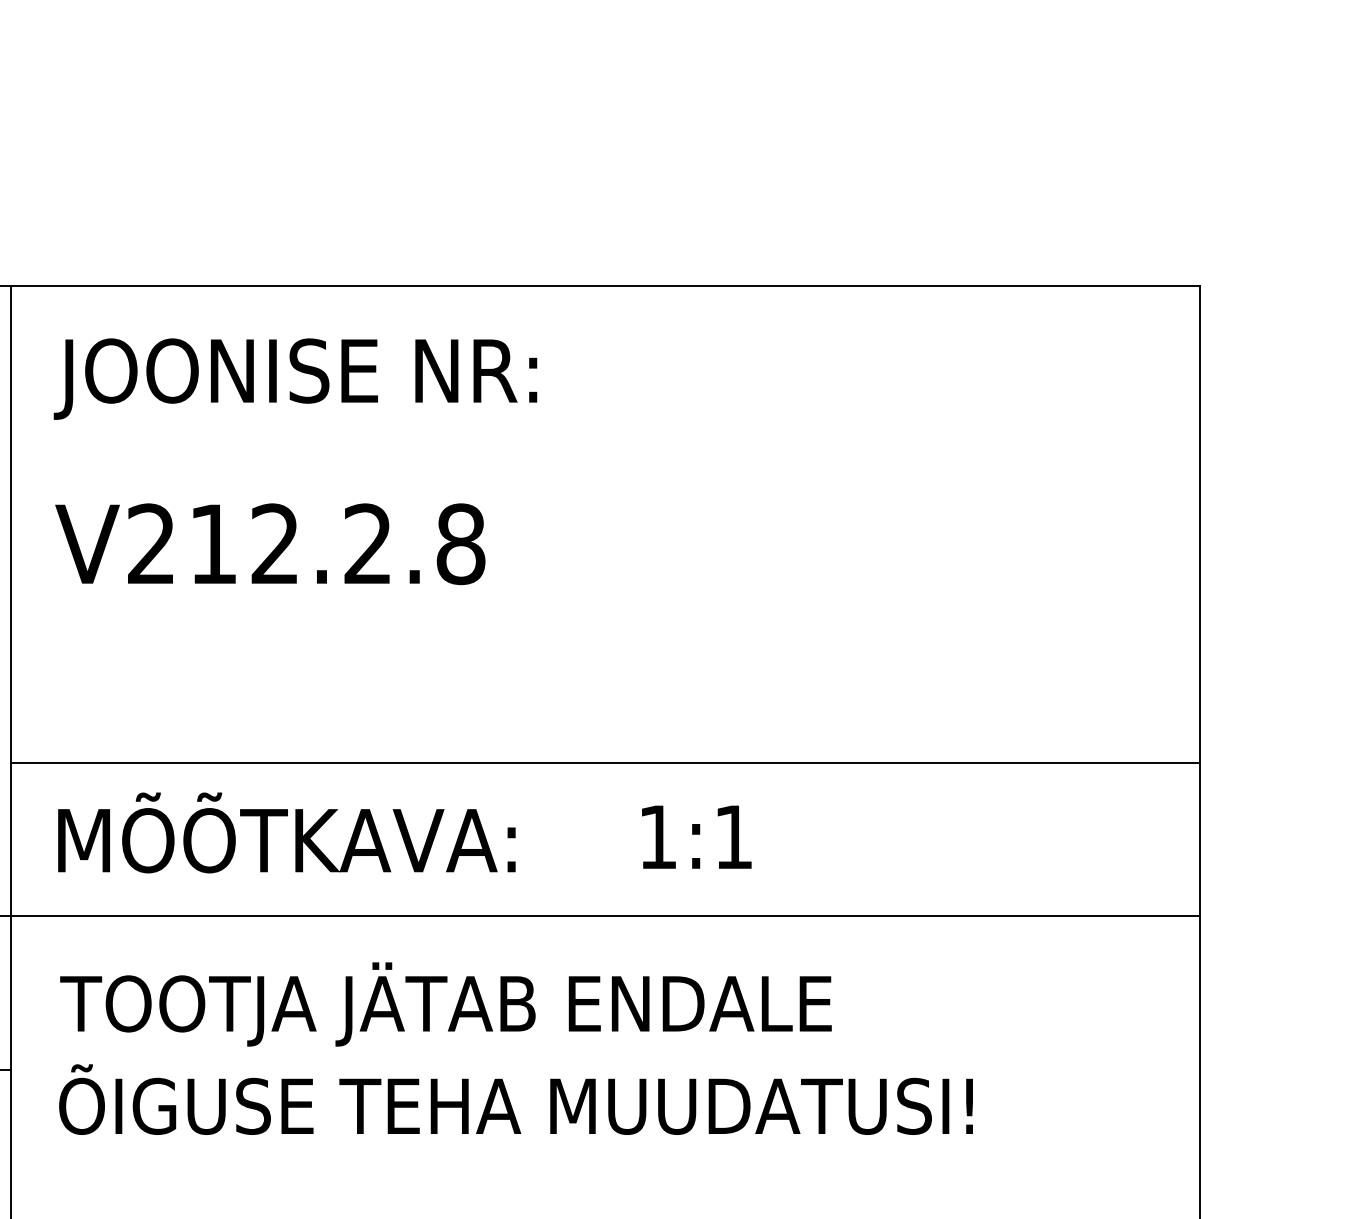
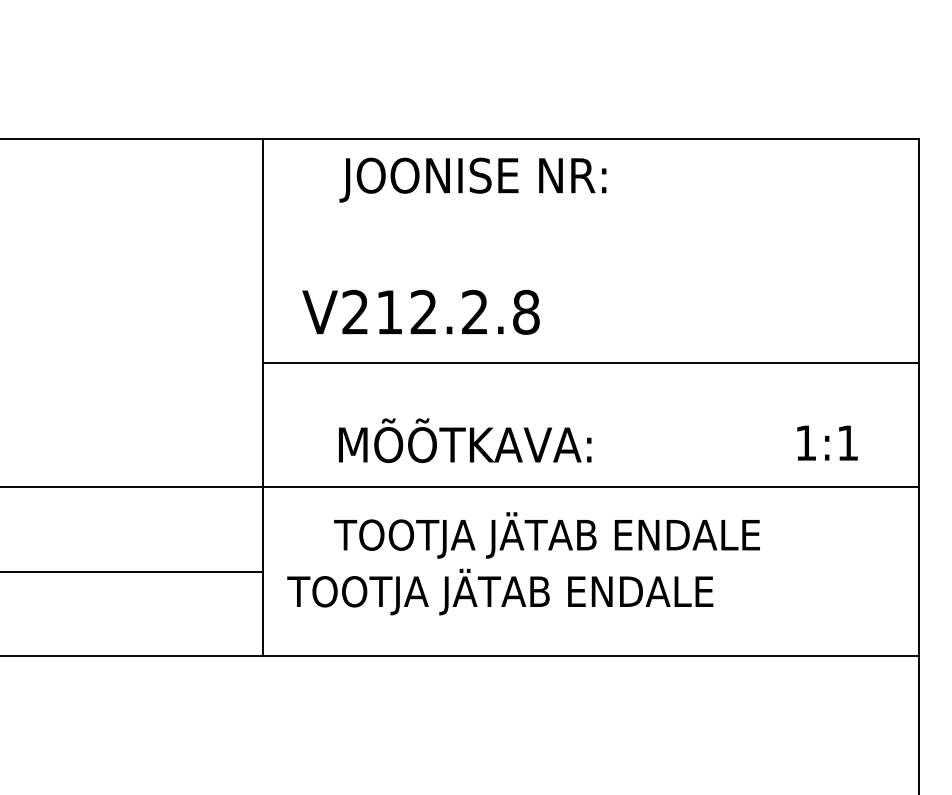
text: (294, 377) -> (472, 179), moved
text: (269, 542) -> (420, 311), moved
line: (604, 763) -> (590, 363), moved
text: (287, 832) -> (465, 440), moved
text: (696, 836) -> (827, 442), moved
text: (445, 1004) -> (546, 535), moved
text: (513, 1105) -> (540, 591), ÕIGUSE TEHA MUUDATUSI! -> TOOTJA JÄTAB ENDALE

